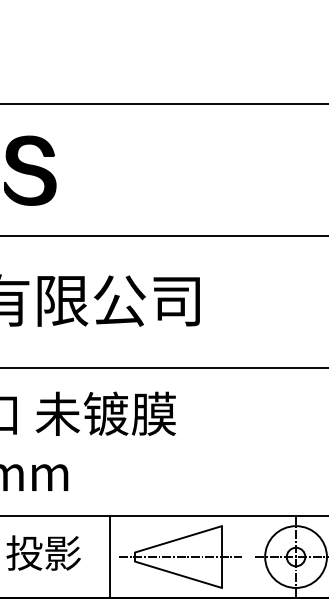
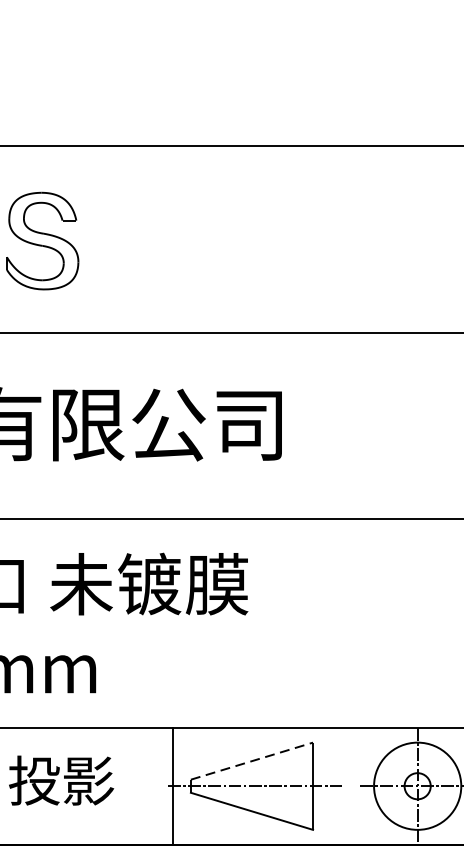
fill: (30, 170) -> (42, 240), removed
line: (179, 539) -> (253, 761), solid -> dashed
line: (110, 556) -> (172, 785), moved

